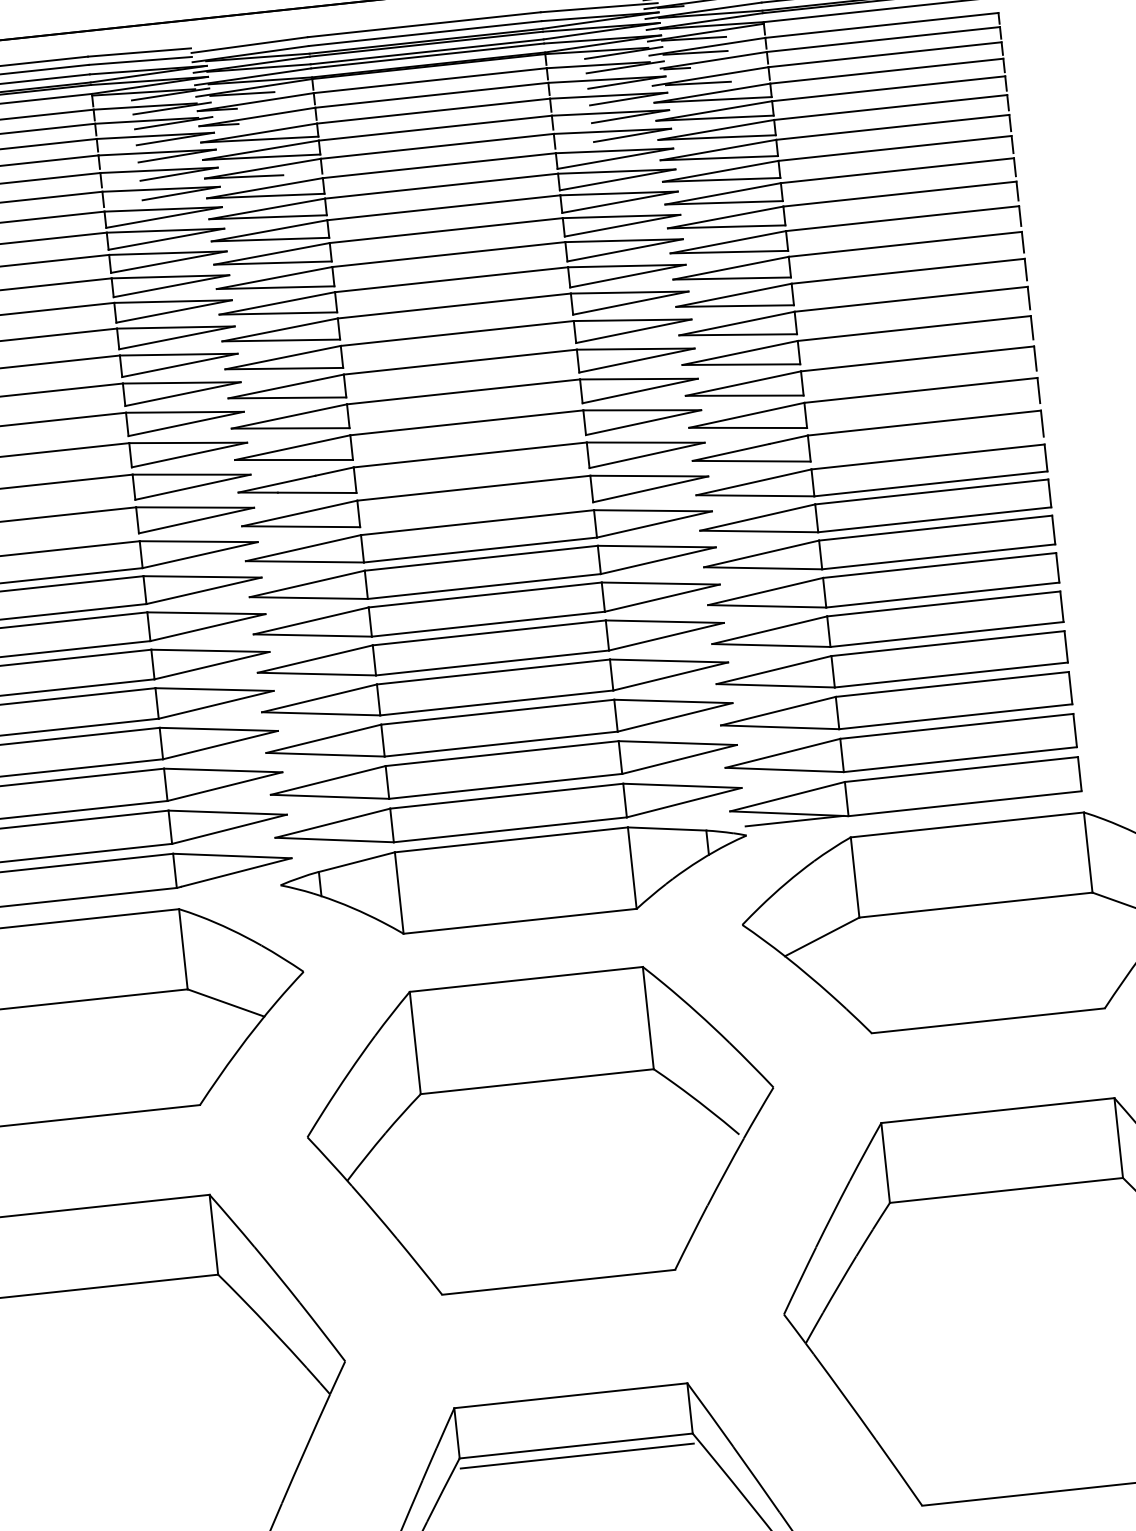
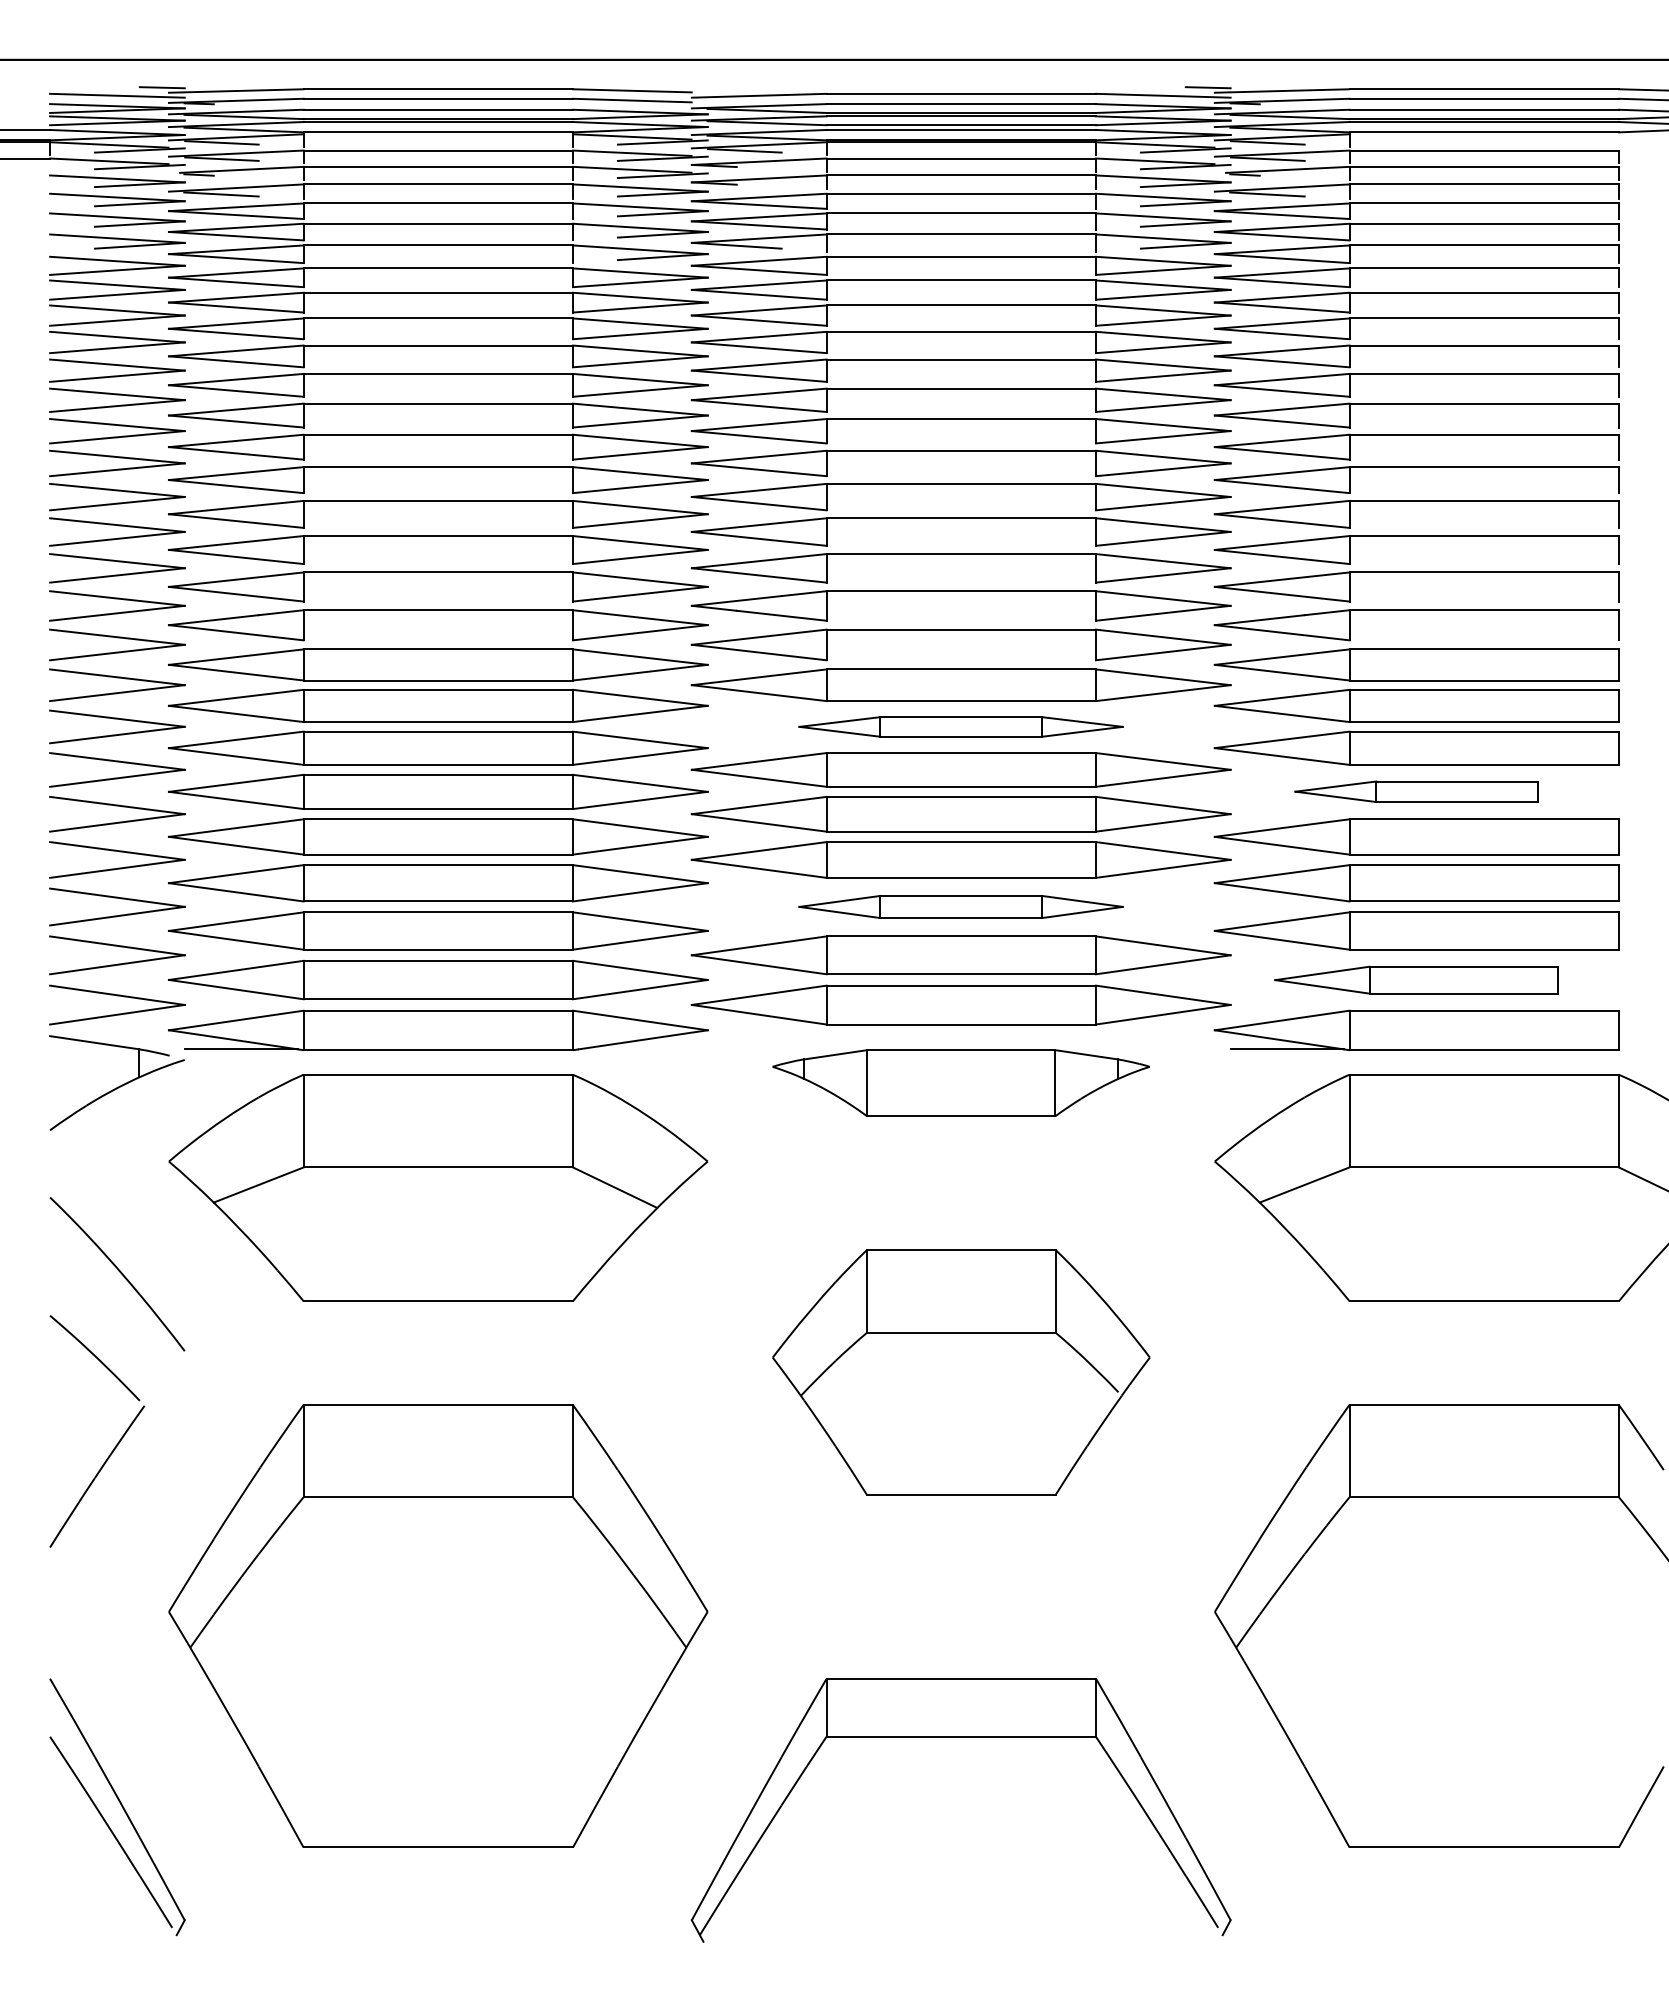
part: (482, 572) -> (960, 726), size x0.6
part: (882, 586) -> (1416, 791), size x0.6
part: (498, 727) -> (960, 906), size x0.6
part: (900, 749) -> (1416, 980), size x0.7
part: (515, 880) -> (960, 1082), size x0.7
part: (542, 1130) -> (961, 1372), size x0.7
line: (576, 1456) -> (960, 1748), removed

